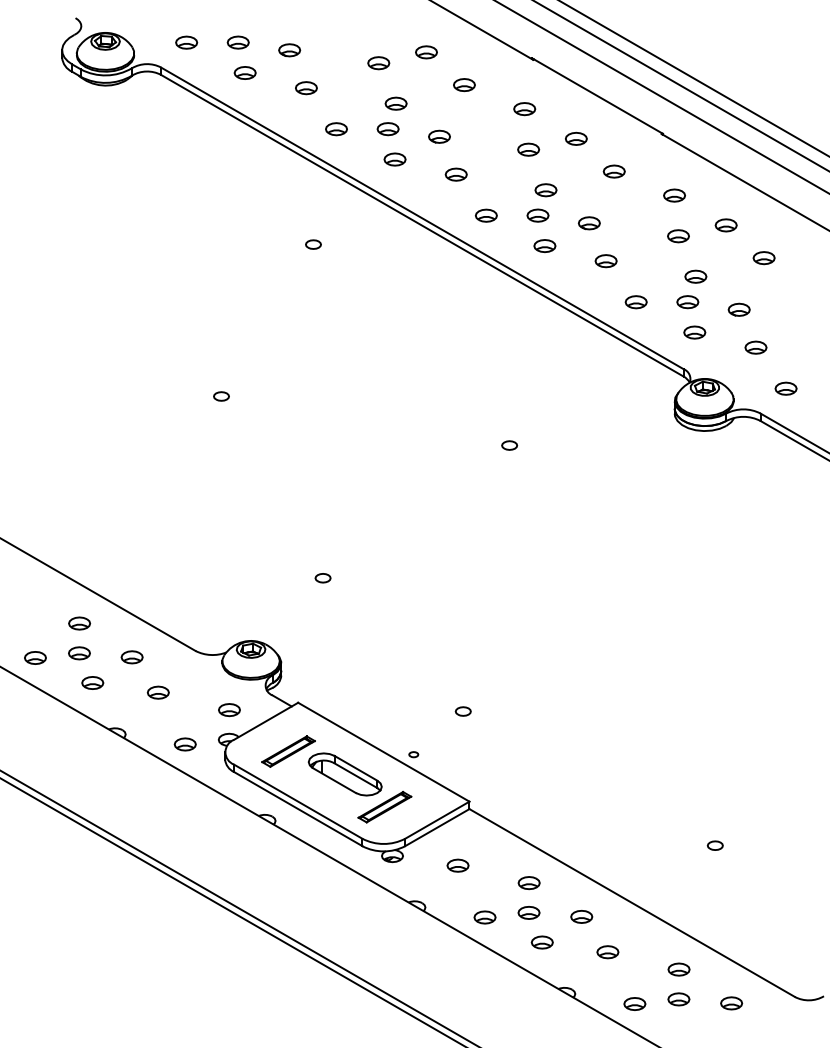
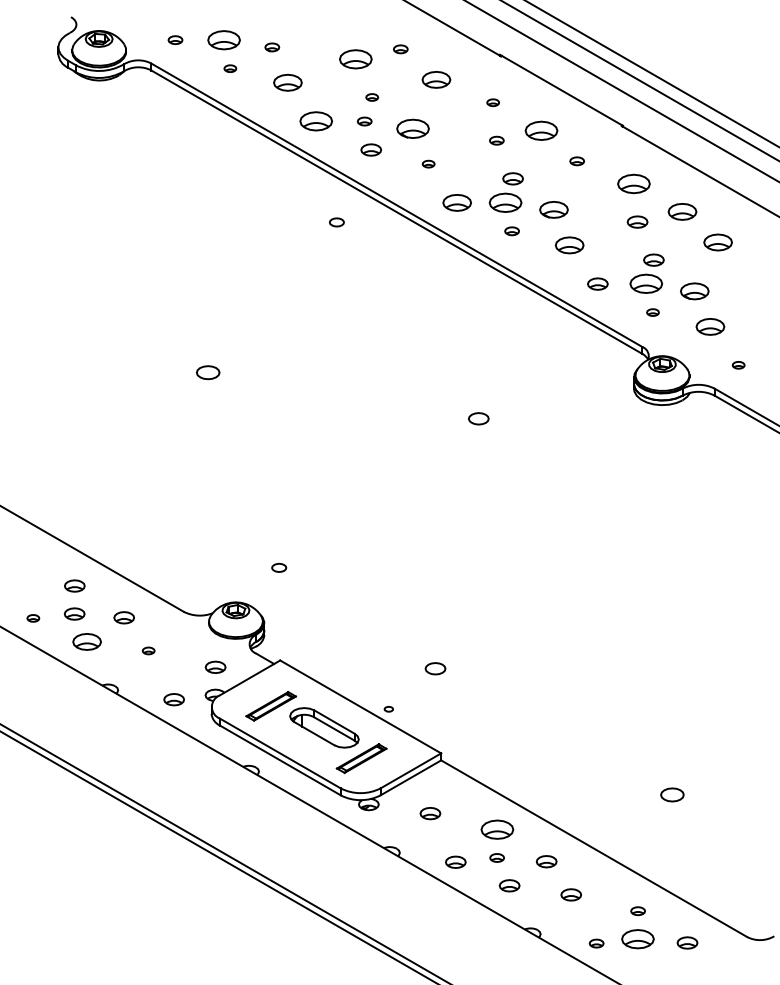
part: (186, 42) -> (175, 40), size x0.7
part: (237, 42) -> (223, 40), size x1.6
part: (289, 50) -> (272, 47), size x0.7
part: (426, 52) -> (400, 49), size x0.7
part: (378, 63) -> (355, 59), size x1.6
part: (244, 72) -> (229, 68), size x0.6
part: (464, 85) -> (436, 80), size x1.4
part: (306, 88) -> (288, 83), size x1.4
part: (395, 103) -> (371, 97), size x0.6
part: (524, 109) -> (492, 102), size x0.6
part: (336, 129) -> (316, 121), size x1.6
part: (387, 129) -> (364, 121), size x0.7
part: (439, 136) -> (413, 128), size x1.6
part: (576, 138) -> (541, 130), size x1.6
part: (528, 149) -> (496, 140), size x0.7
part: (613, 171) -> (576, 161), size x0.7
part: (455, 174) -> (428, 164), size x0.6
part: (674, 195) -> (633, 183), size x1.6
part: (485, 215) -> (456, 202), size x1.4
part: (537, 215) -> (505, 202), size x1.6
part: (588, 223) -> (553, 210), size x1.4
part: (725, 225) -> (681, 211), size x1.4
part: (313, 244) -> (336, 222), moved
part: (544, 245) -> (511, 230), size x0.7
part: (763, 258) -> (717, 243), size x1.4
part: (605, 261) -> (569, 245), size x1.4
part: (687, 302) -> (646, 284), size x1.6
part: (738, 309) -> (693, 290), size x1.4
part: (694, 332) -> (652, 312), size x0.6
part: (755, 347) -> (709, 326), size x1.4
part: (785, 388) -> (738, 365), size x0.6
part: (221, 396) -> (208, 372), size x1.6
part: (509, 445) -> (478, 418), size x1.4
part: (322, 578) -> (278, 568), moved
part: (35, 657) -> (33, 617), size x0.6
part: (92, 682) -> (86, 641), size x1.4
part: (157, 692) -> (148, 650), size x0.6
part: (462, 711) -> (434, 668), size x1.4
part: (714, 845) -> (671, 794), size x1.6
part: (528, 883) -> (496, 830), size x1.6
part: (528, 912) -> (496, 857), size x0.7
part: (678, 969) -> (637, 911), size x0.7
part: (678, 999) -> (637, 939), size x1.6
part: (634, 1003) -> (596, 943), size x0.7

